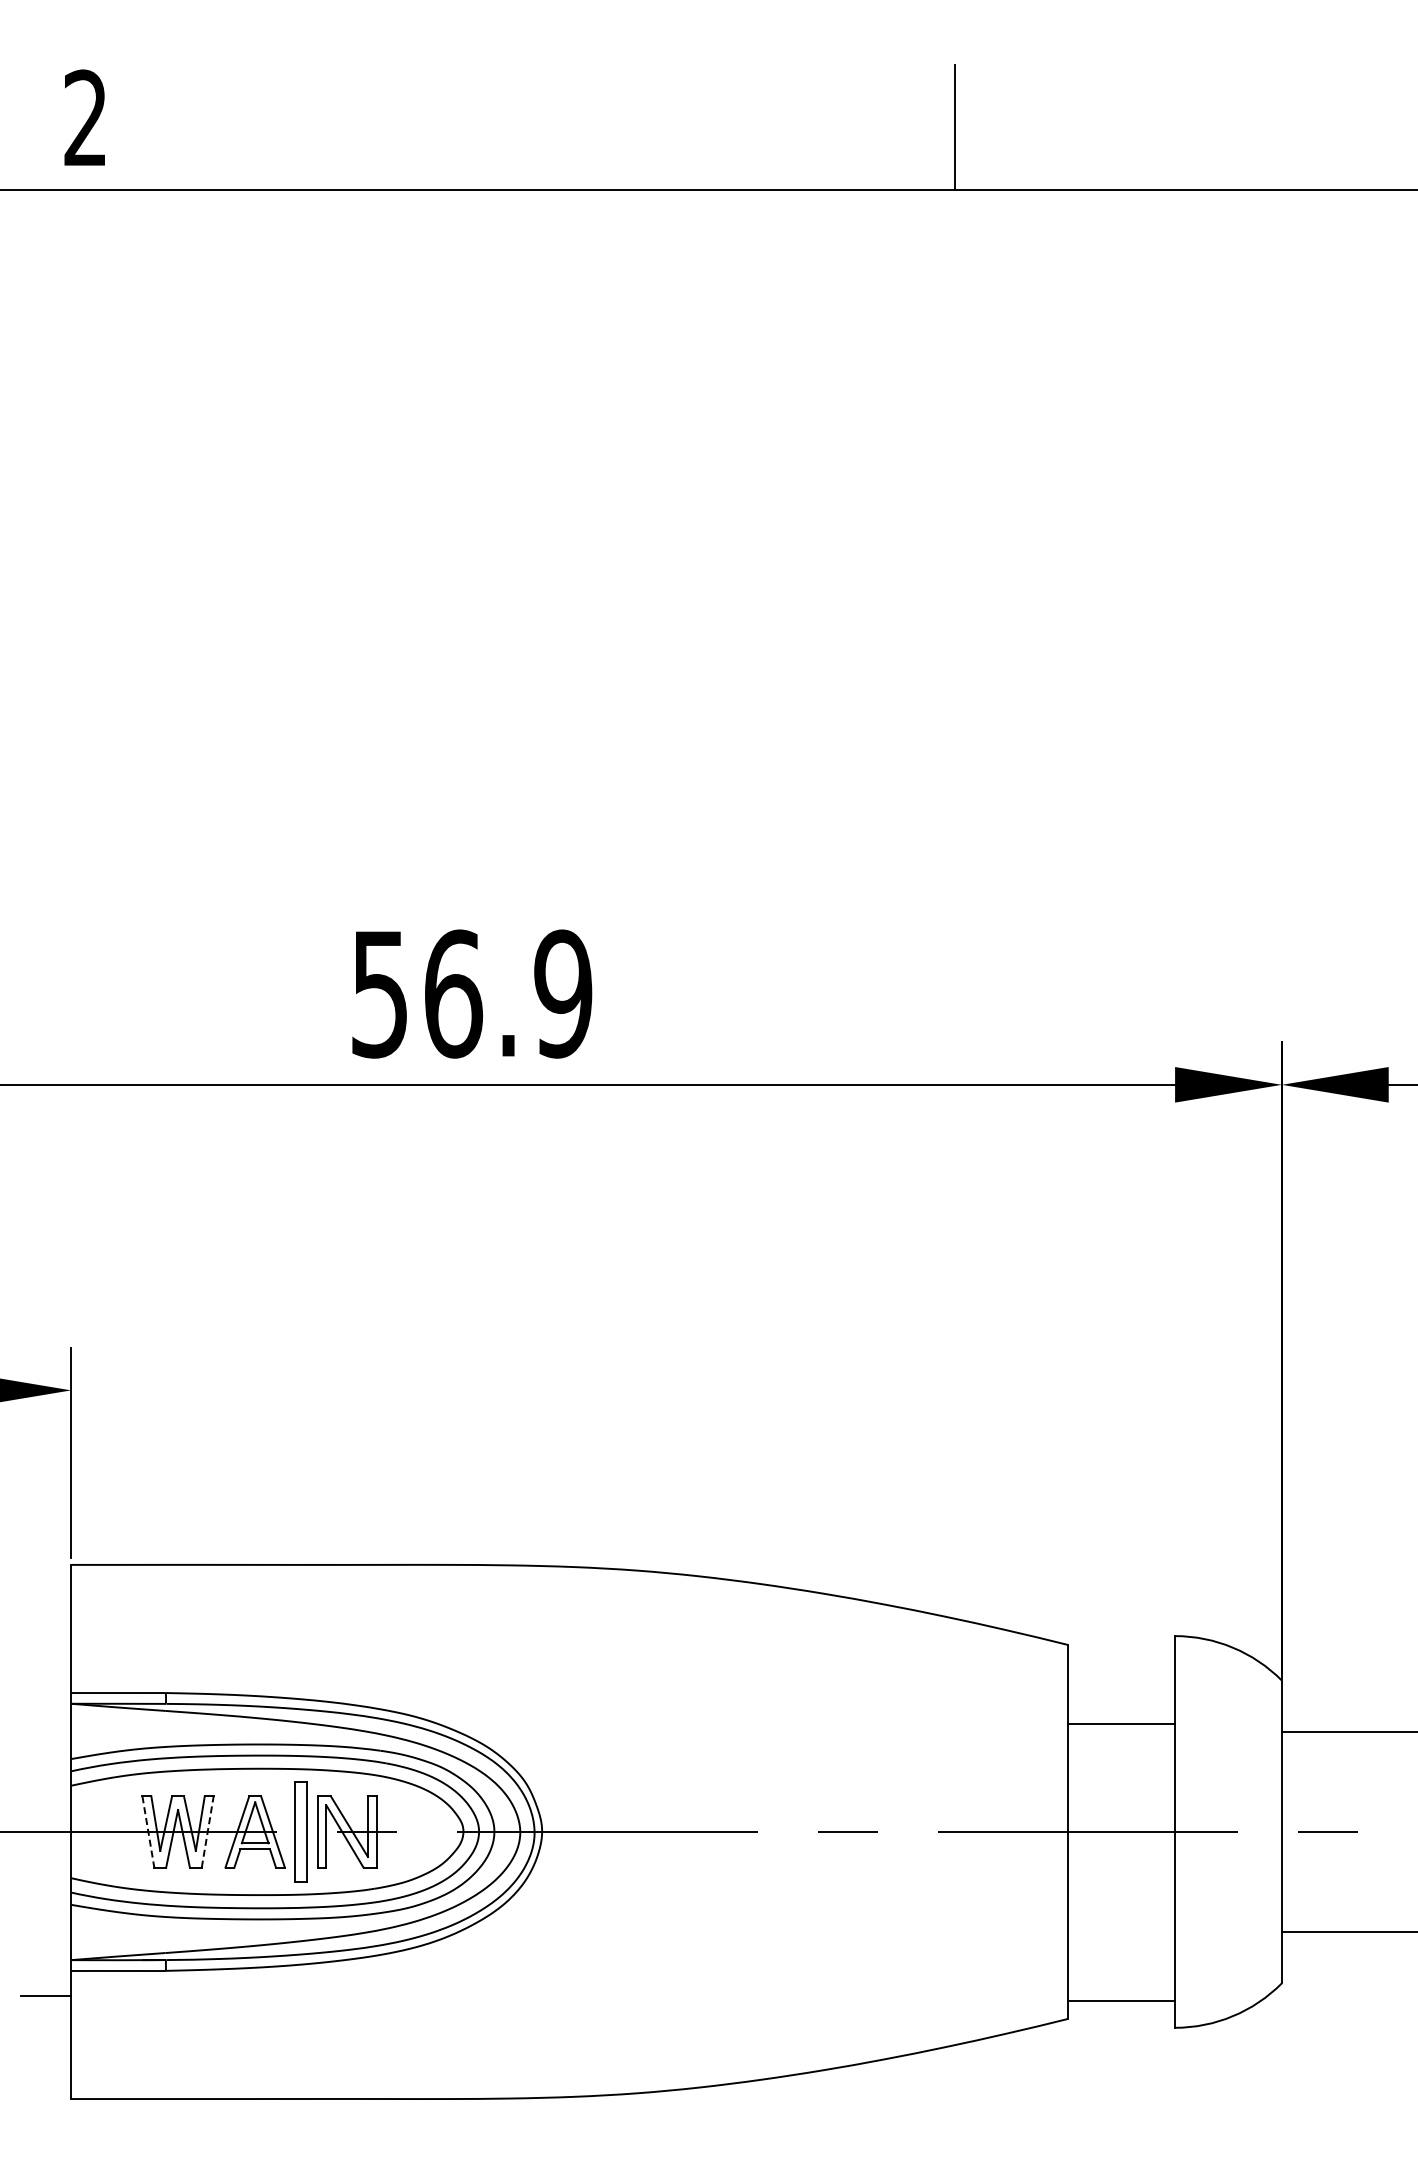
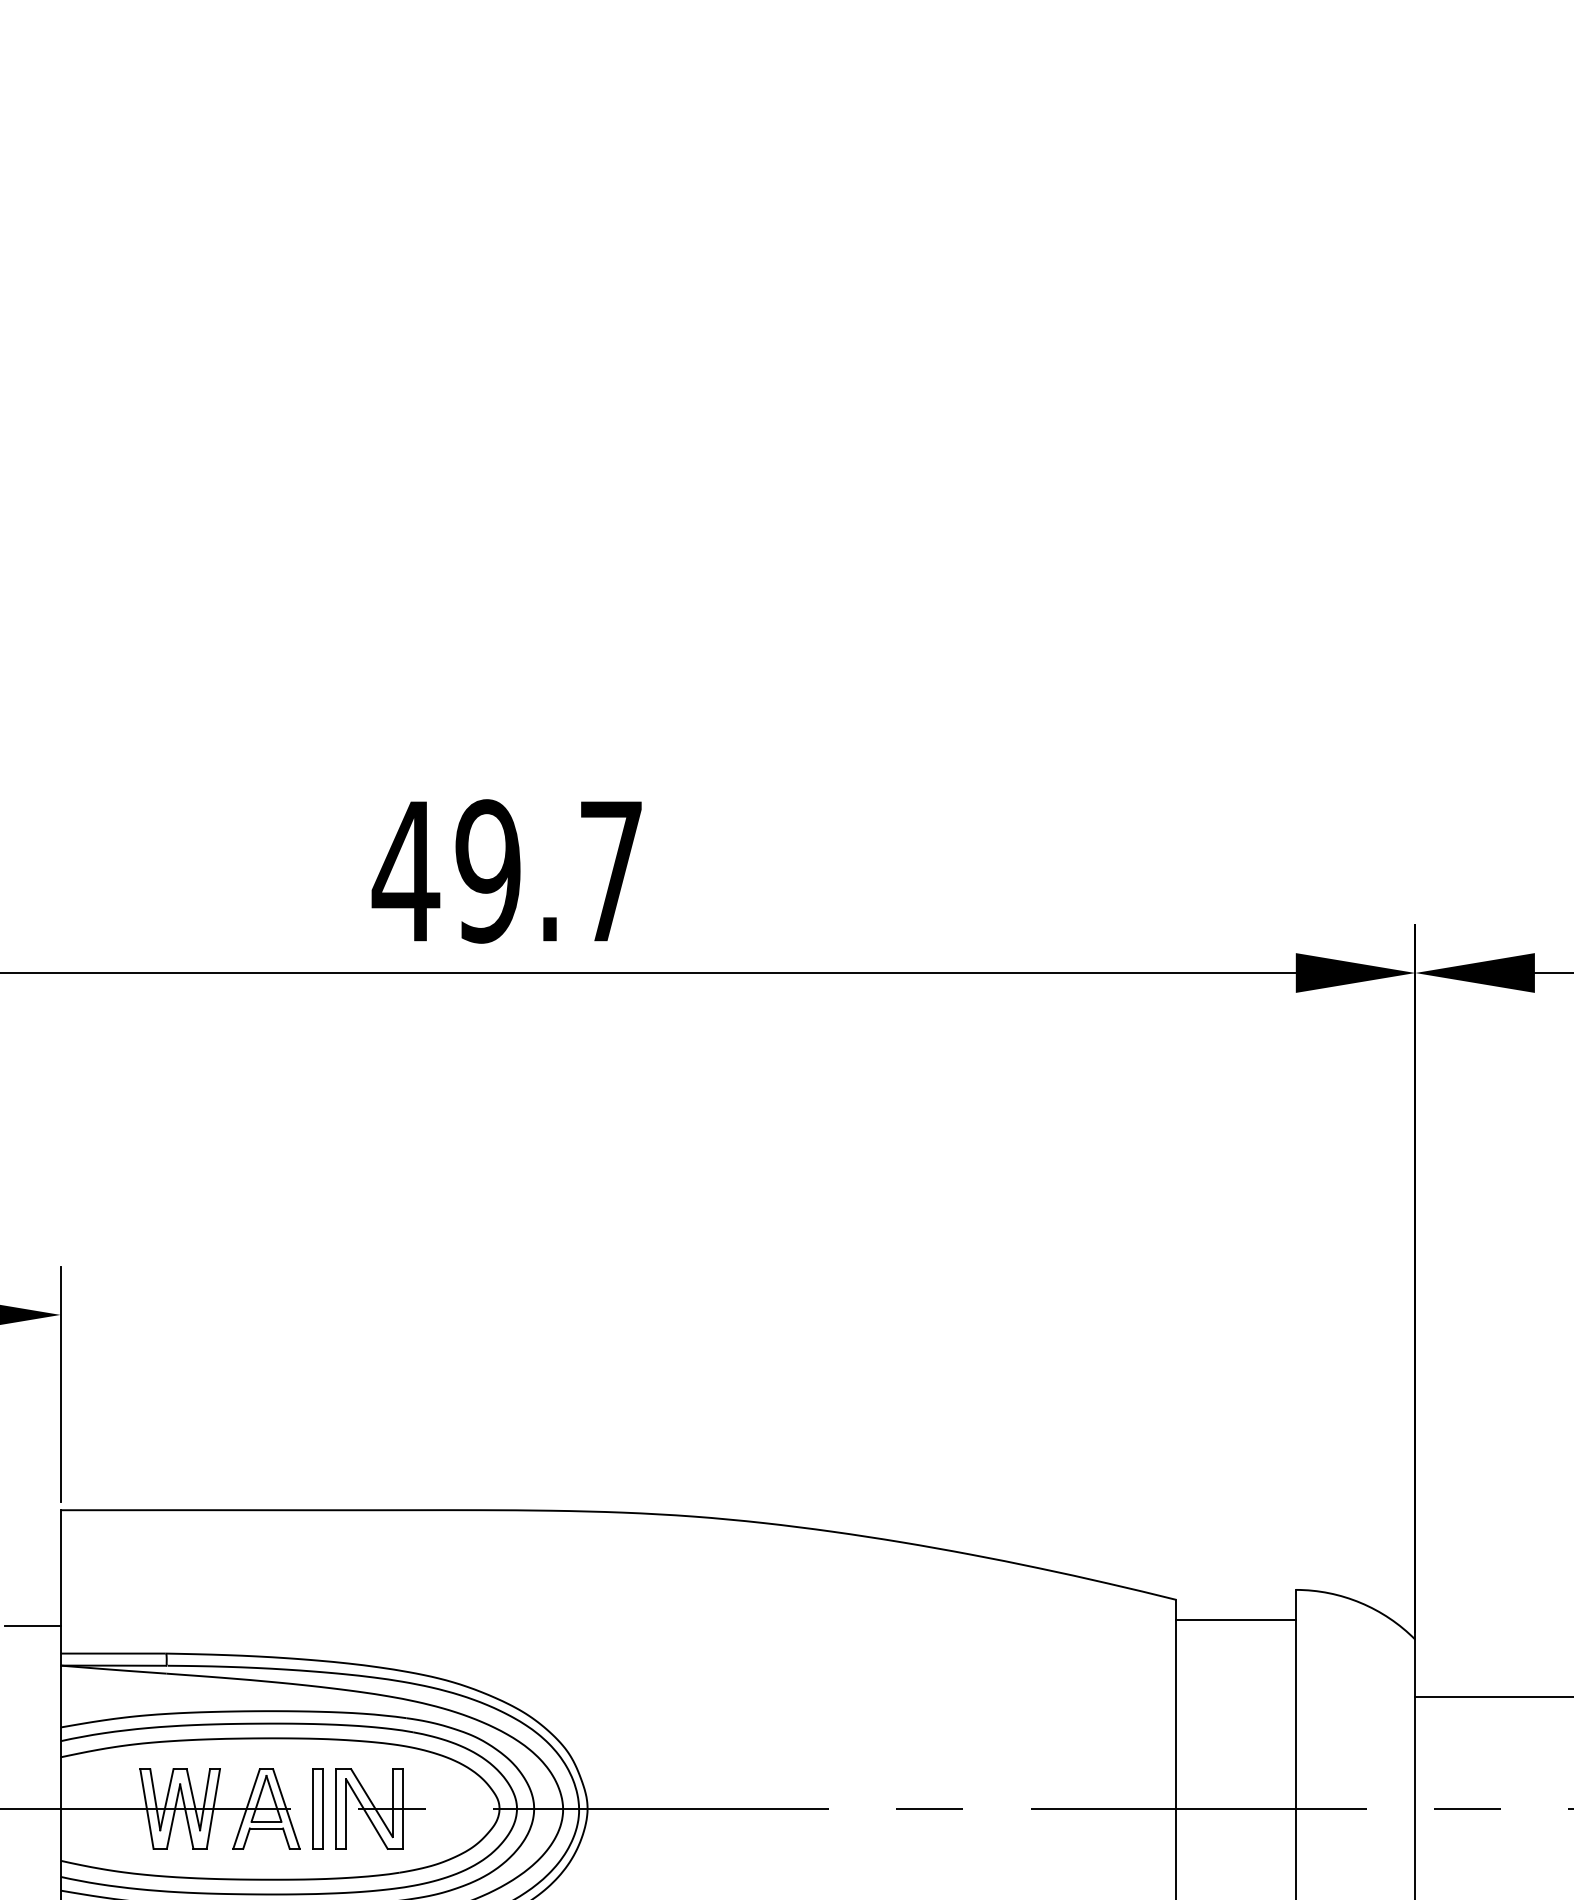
text: (470, 993) -> (507, 870), 56.9 -> 49.7
line: (46, 1668) -> (32, 1626), added
line: (1121, 1723) -> (1235, 1619), moved
line: (207, 1831) -> (213, 1808), dashed -> solid
part: (301, 1831) -> (318, 1808), size x0.71
line: (148, 1832) -> (147, 1809), dashed -> solid

